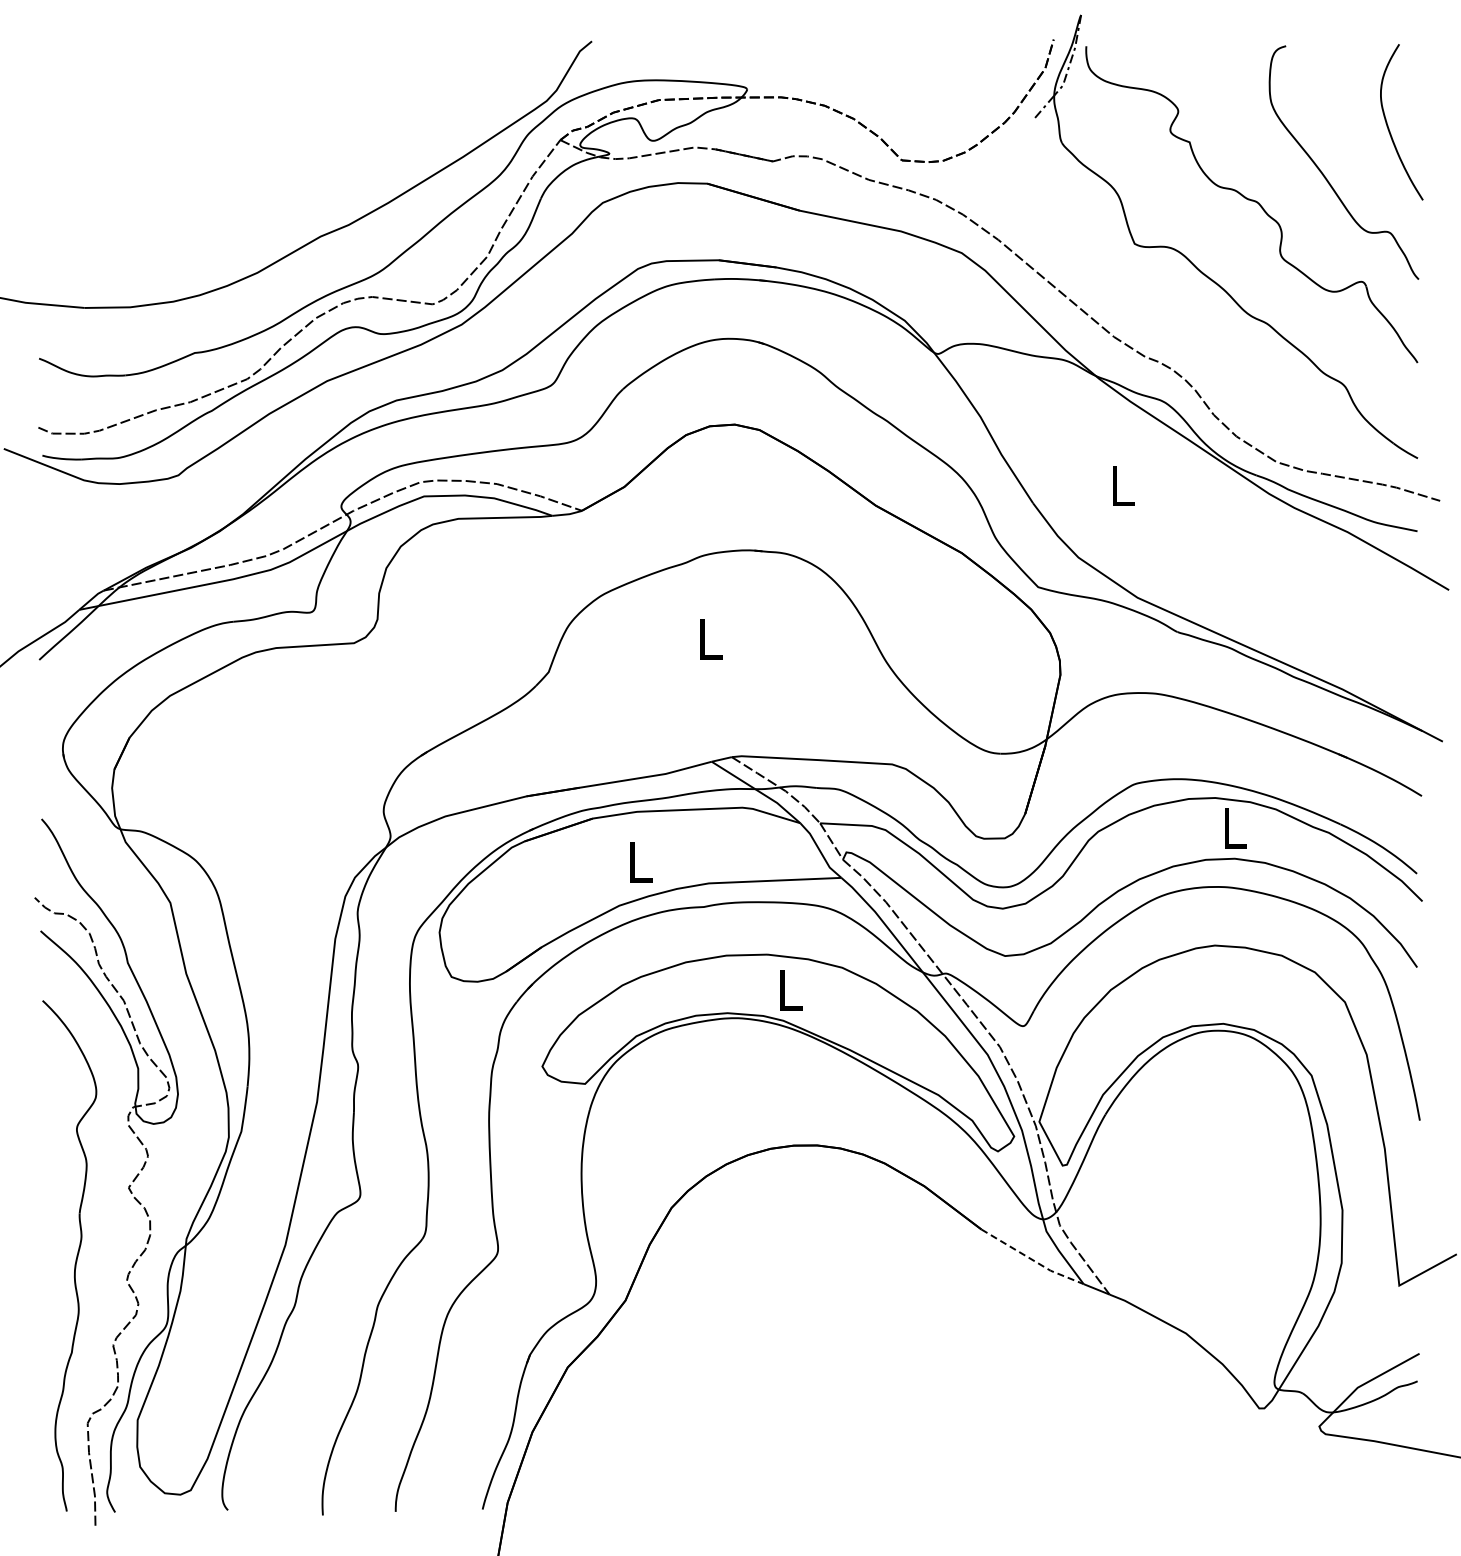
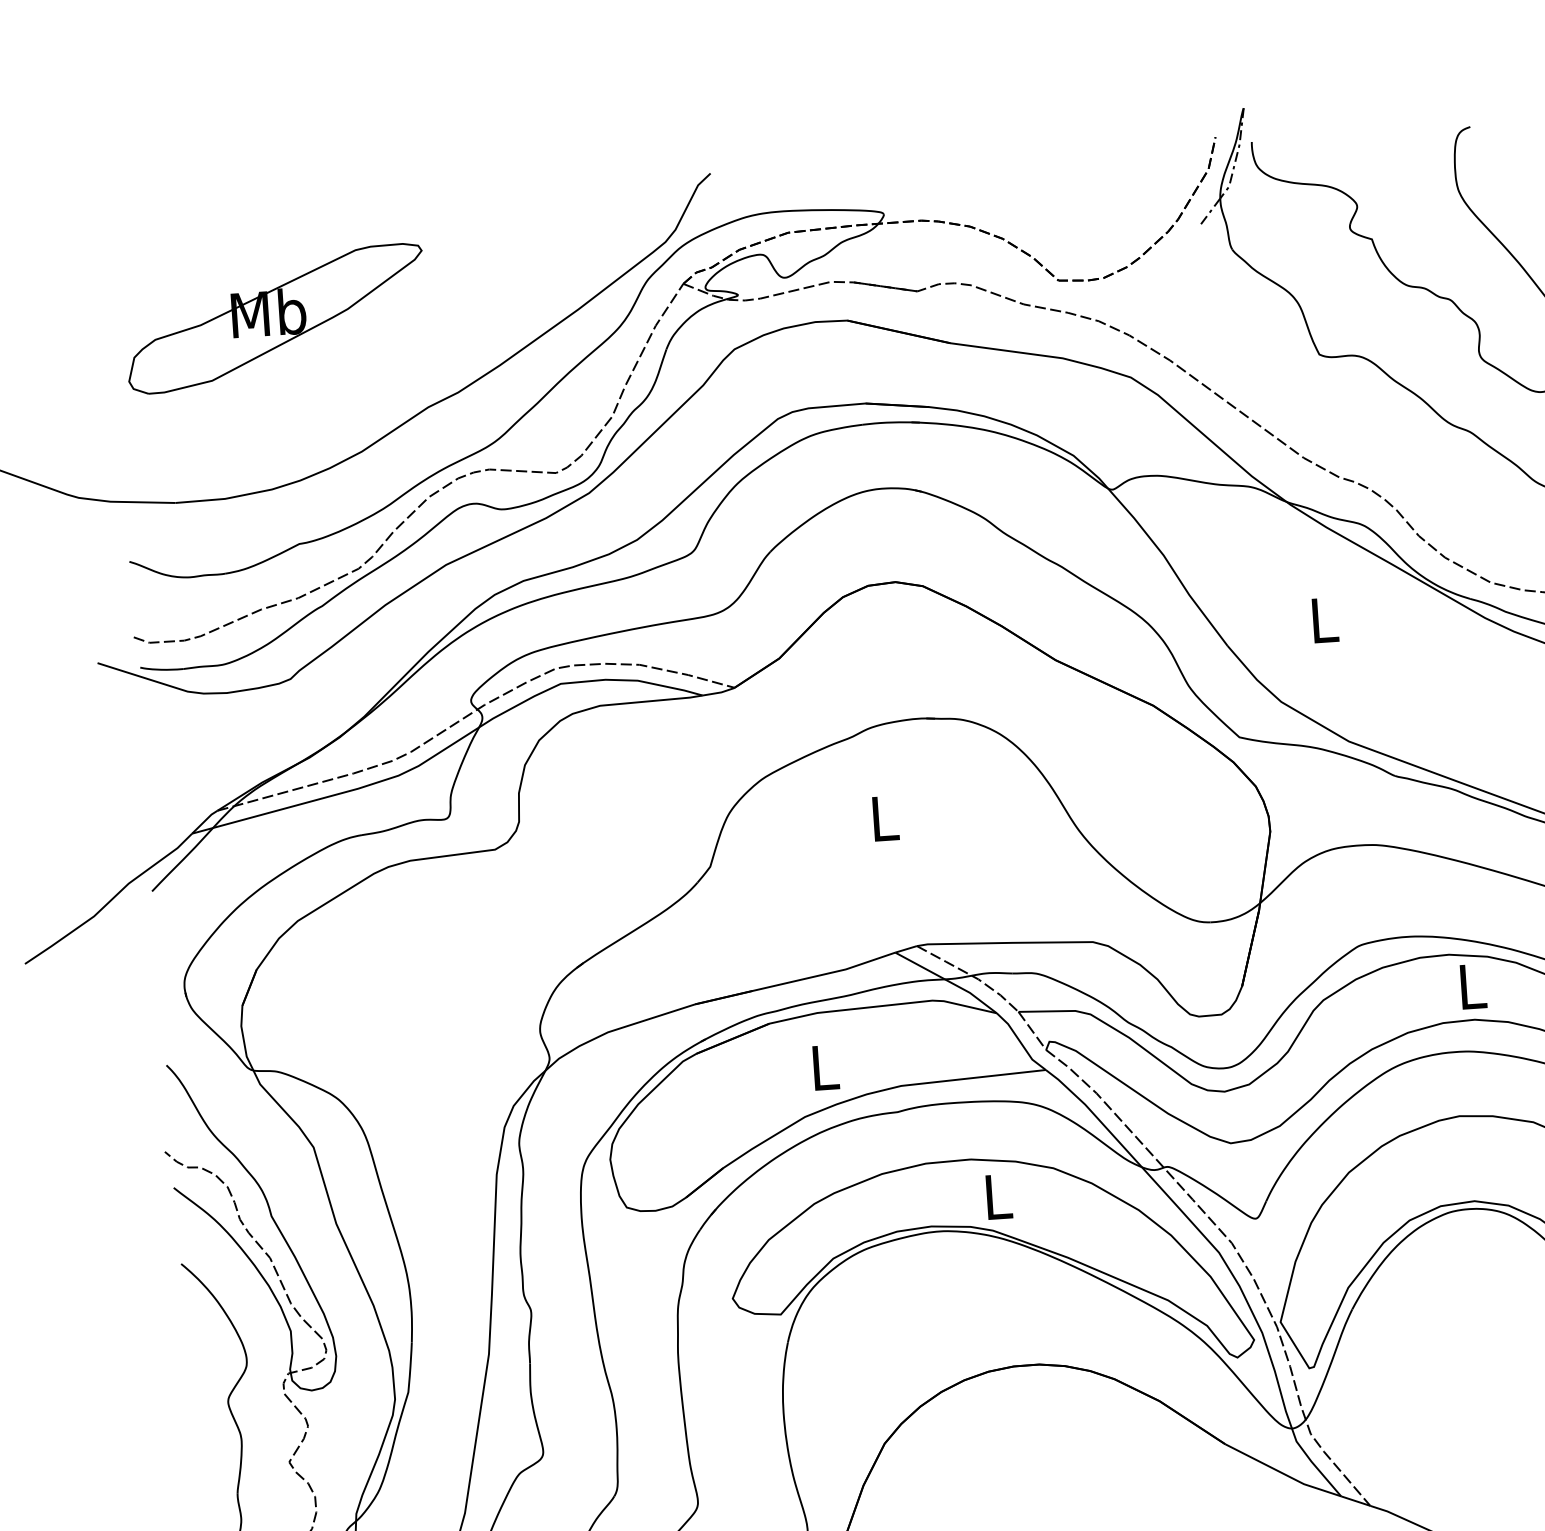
part: (187, 146) -> (275, 318), added
line: (1031, 1259) -> (1282, 1473), dashed -> solid

